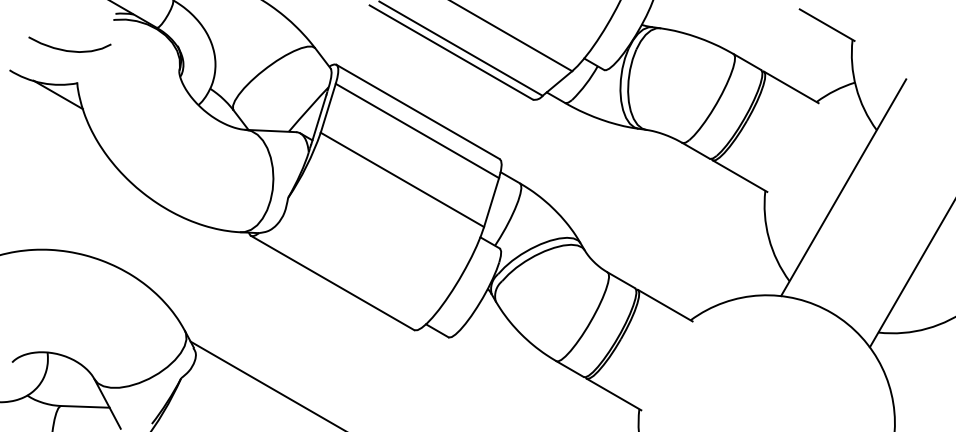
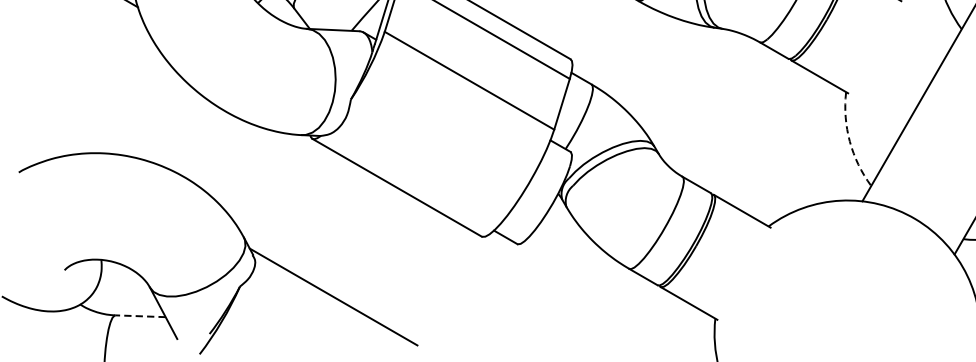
arc: (768, 238) -> (849, 141), solid -> dashed
line: (84, 406) -> (139, 315), solid -> dashed

